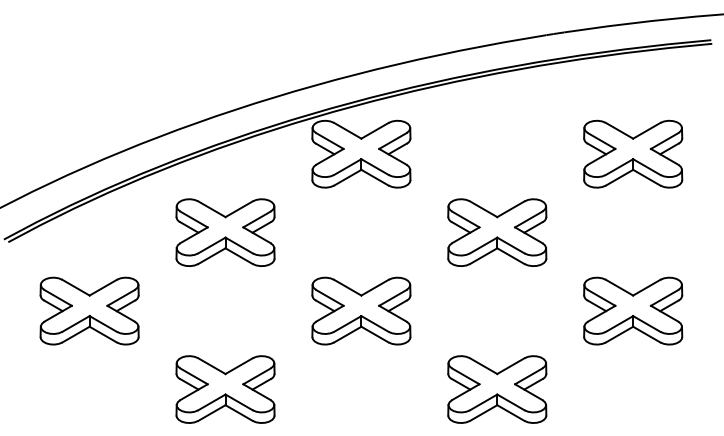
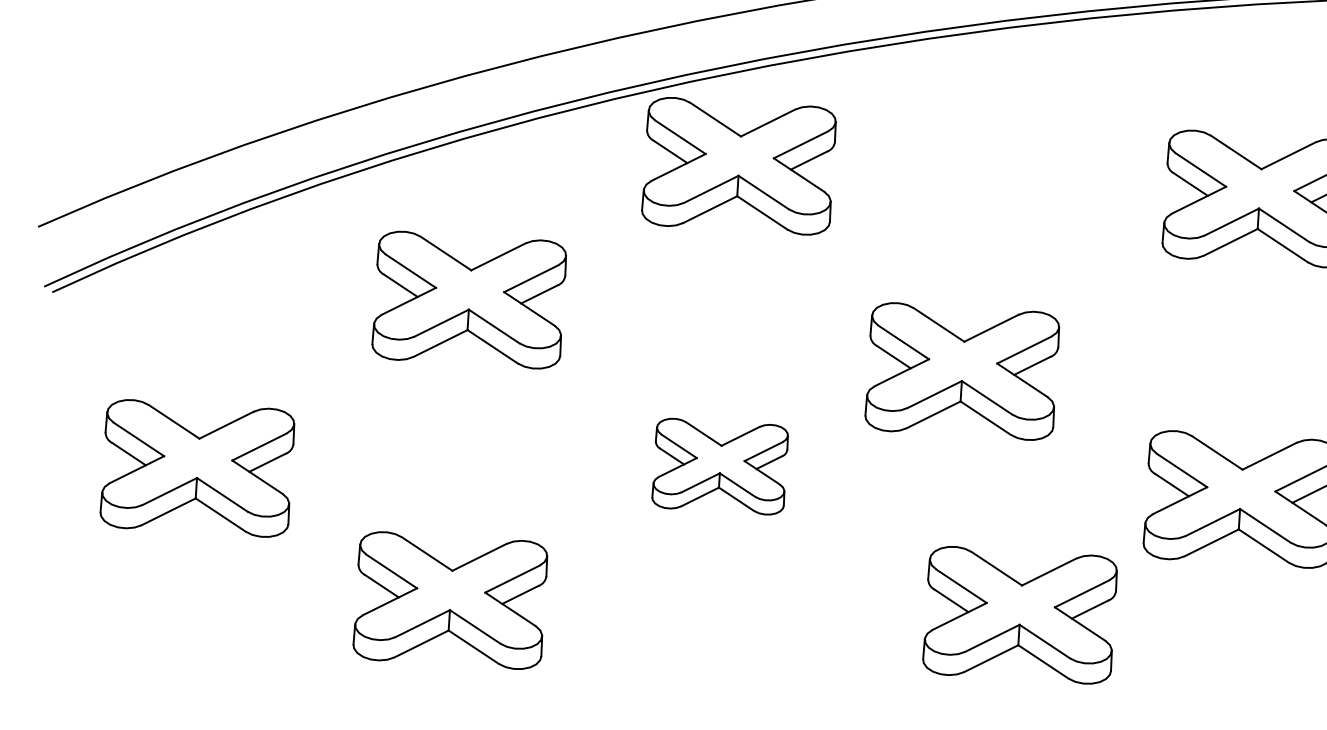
part: (497, 232) -> (962, 371), moved
part: (89, 310) -> (197, 467), moved
part: (361, 310) -> (720, 465), size x0.7
part: (497, 389) -> (1020, 615), moved

